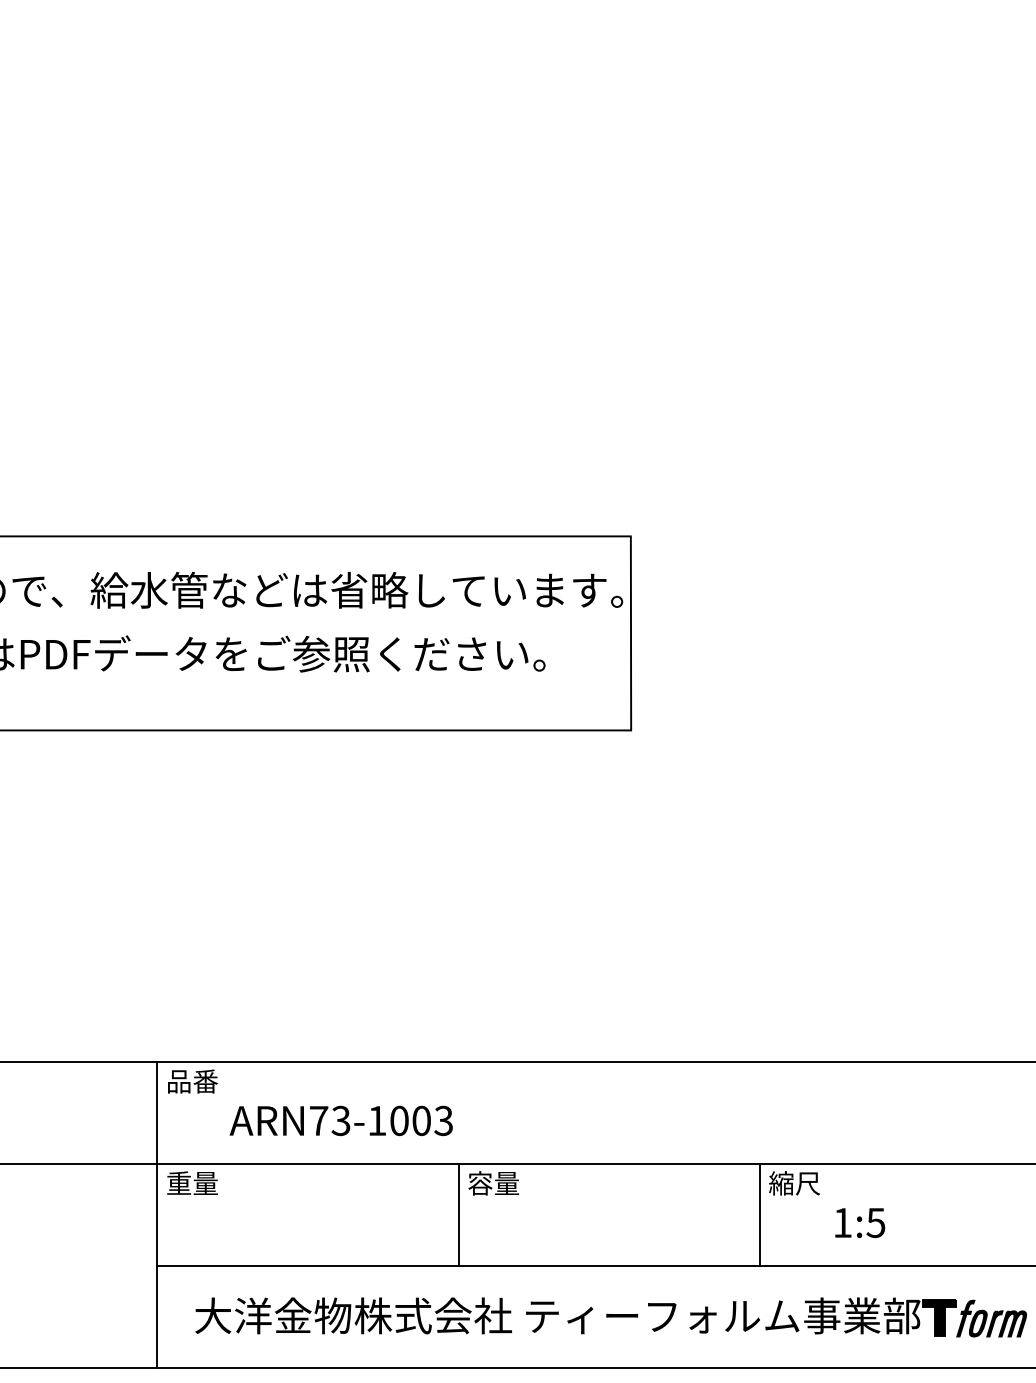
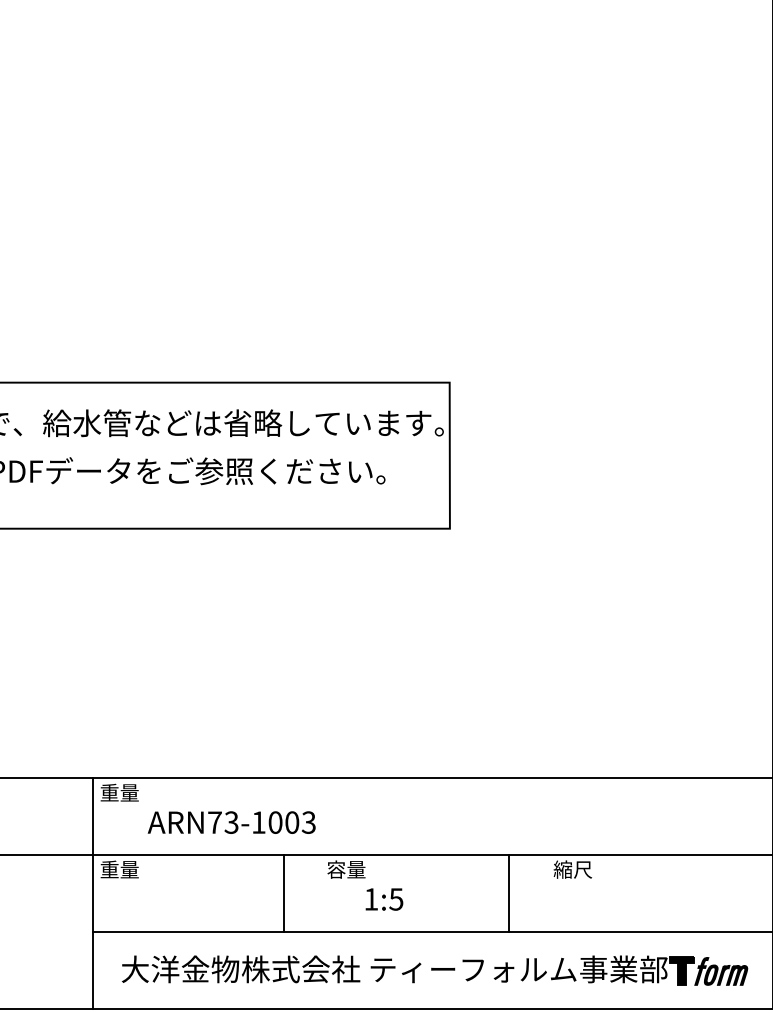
text: (192, 1081) -> (119, 792), 品番 -> 重量
line: (458, 1214) -> (283, 893), moved
line: (759, 1214) -> (508, 893), moved
text: (860, 1223) -> (384, 899), moved

